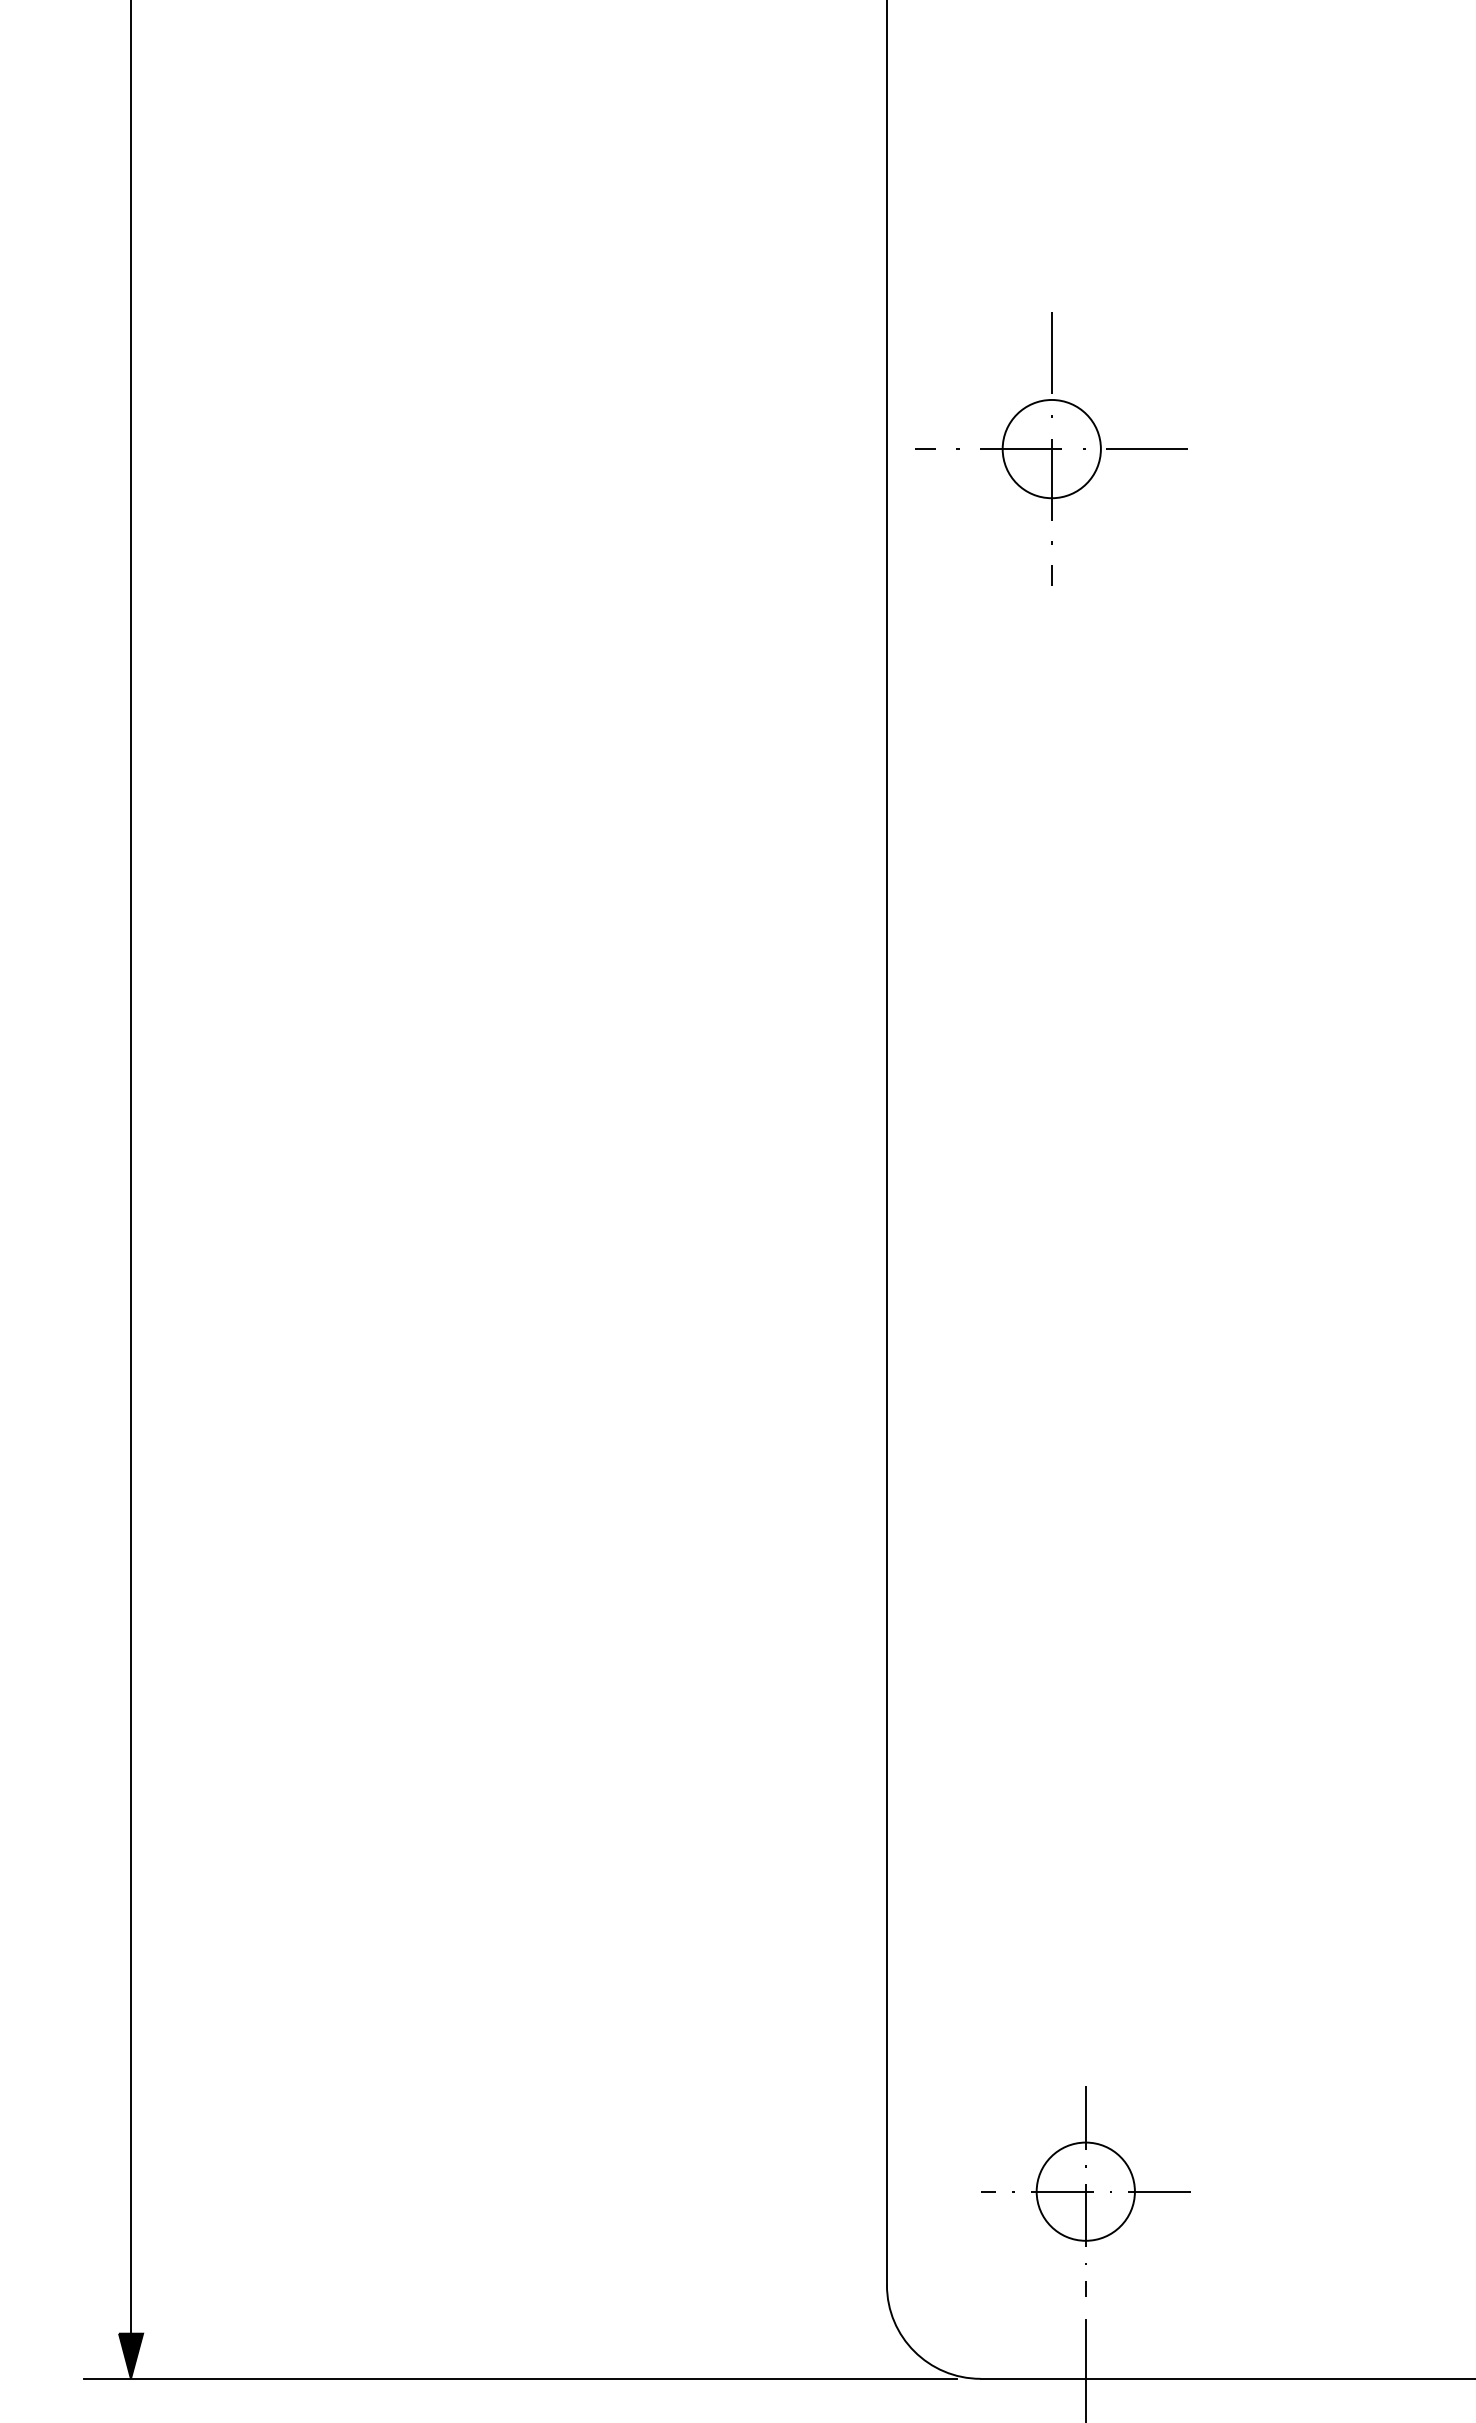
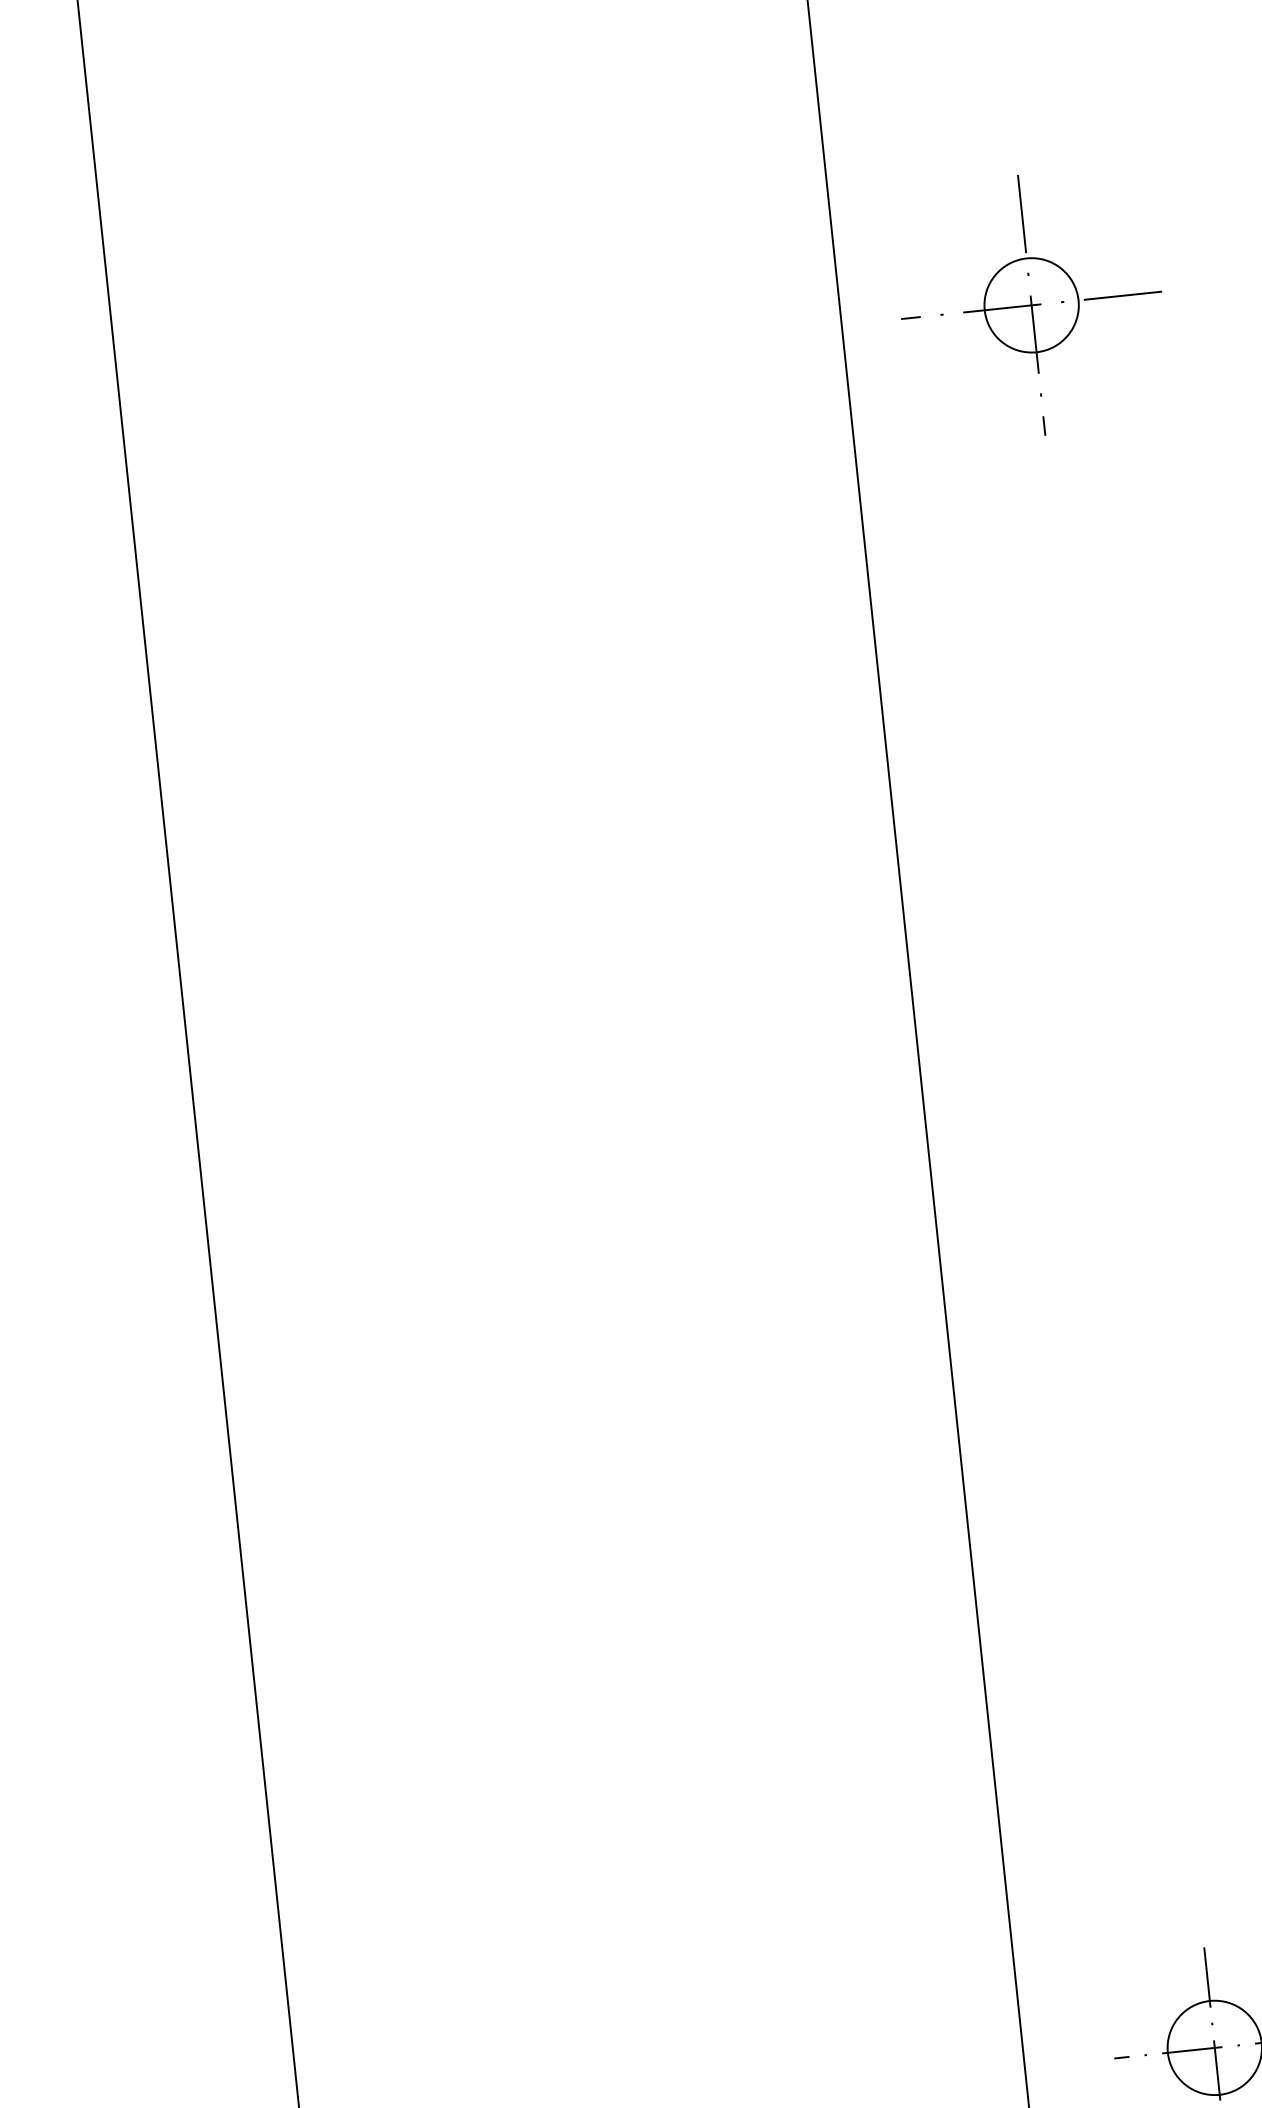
part: (1051, 448) -> (1031, 304), moved

